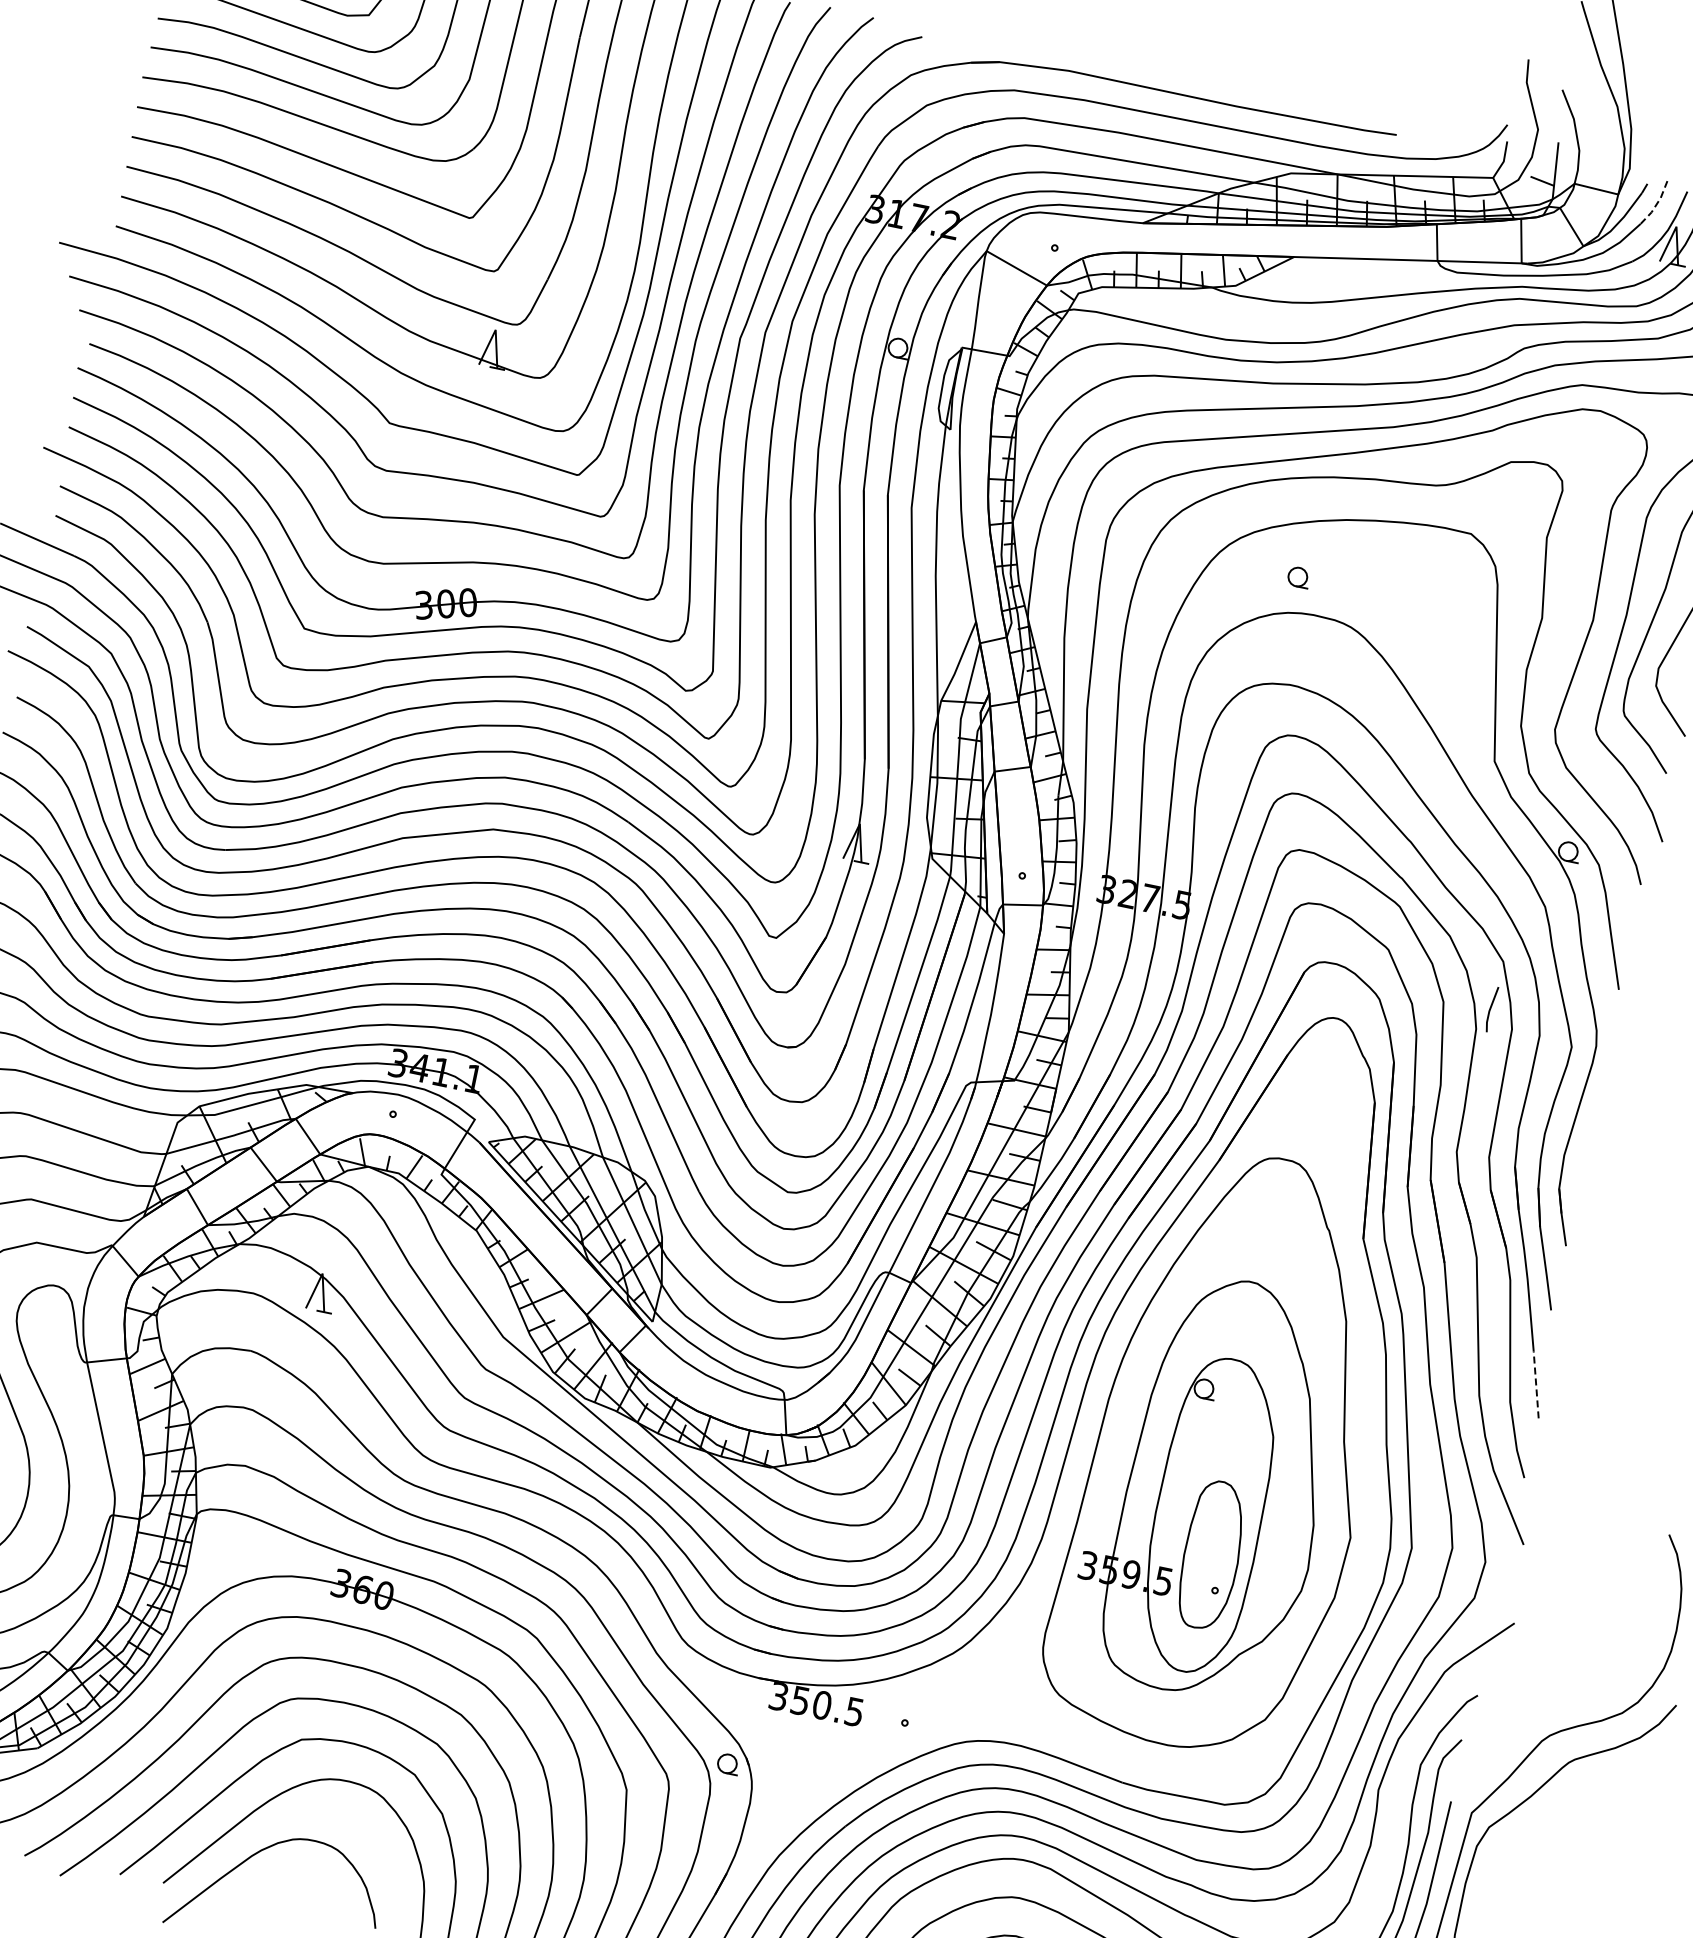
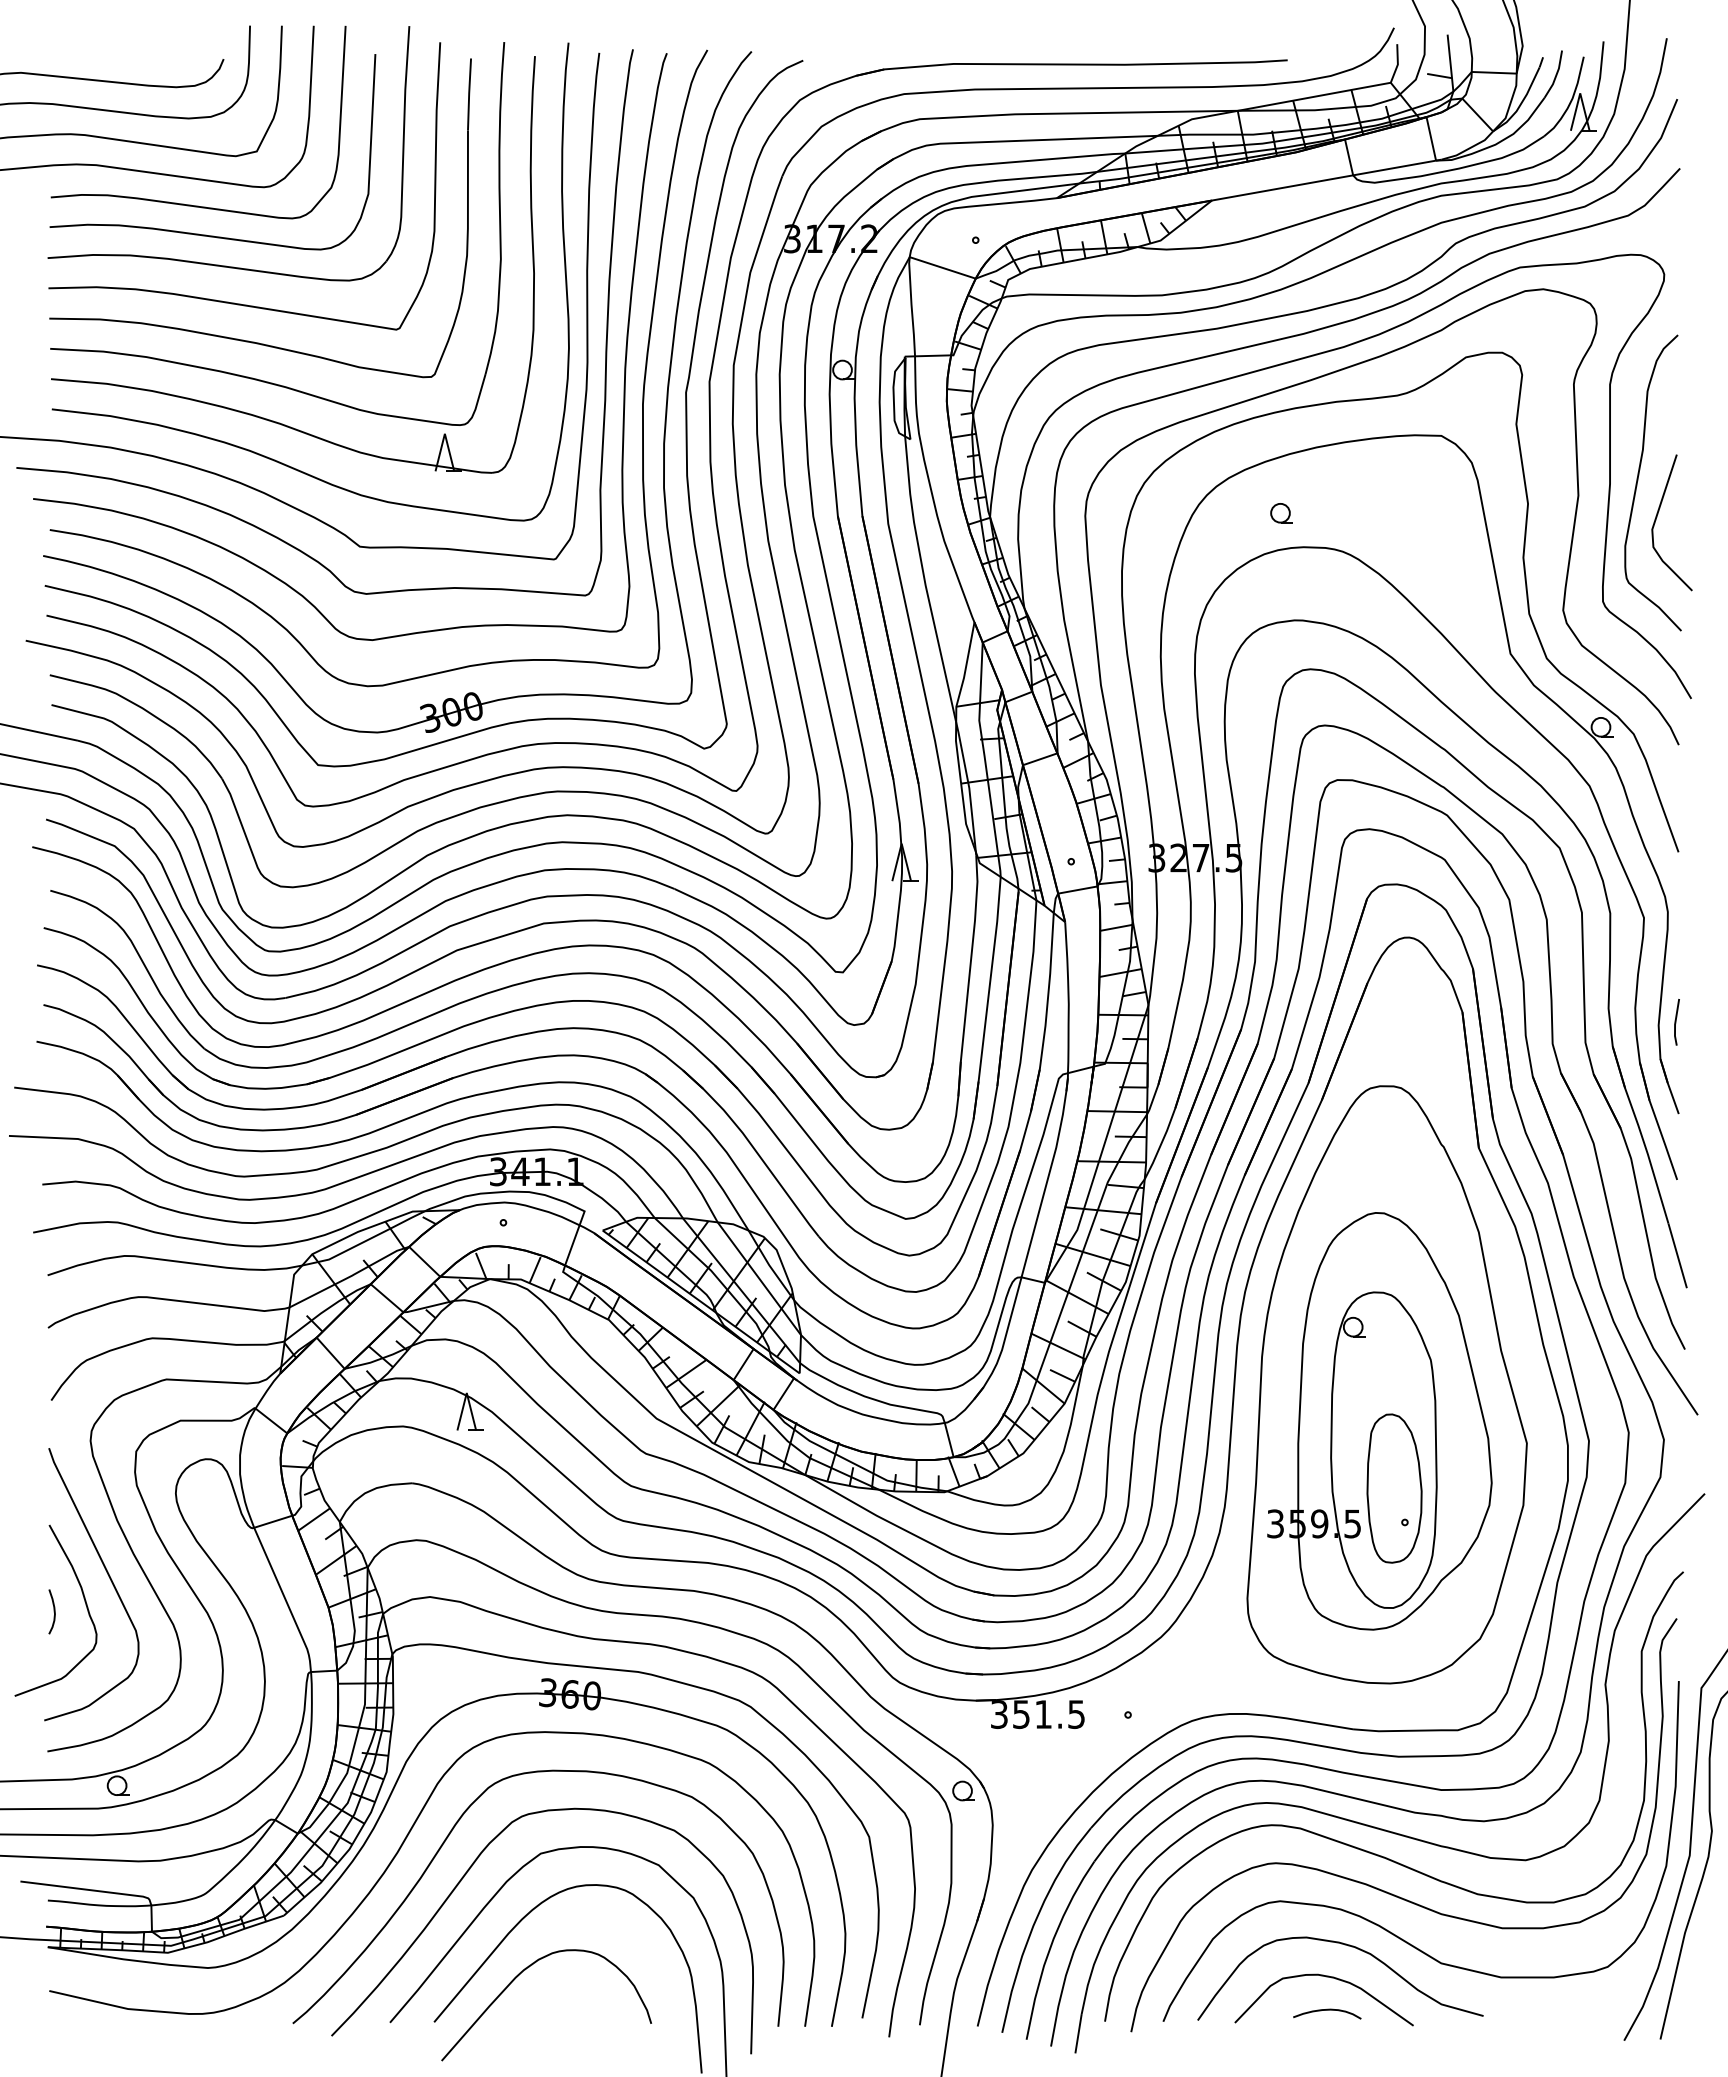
line: (1656, 204) -> (1556, 75), dashed -> solid
line: (1491, 1009) -> (1676, 1022), moved
line: (1536, 1384) -> (1677, 1255), dashed -> solid
text: (822, 1705) -> (1043, 1714), 350.5 -> 351.5

